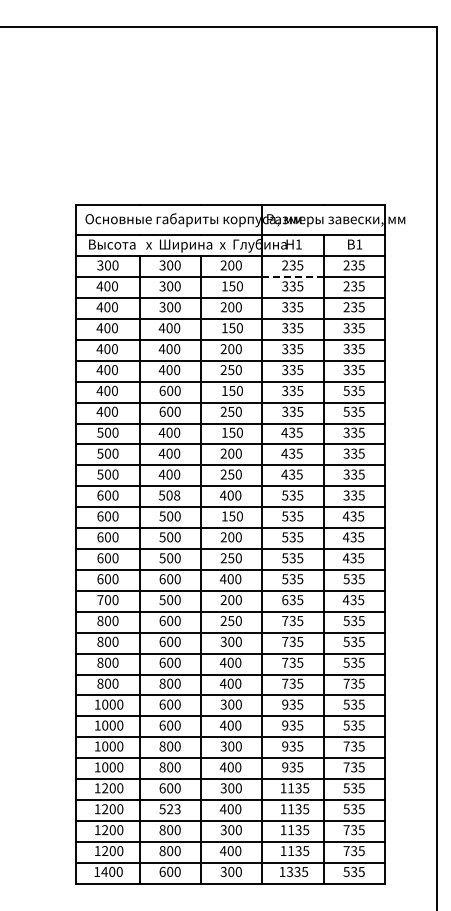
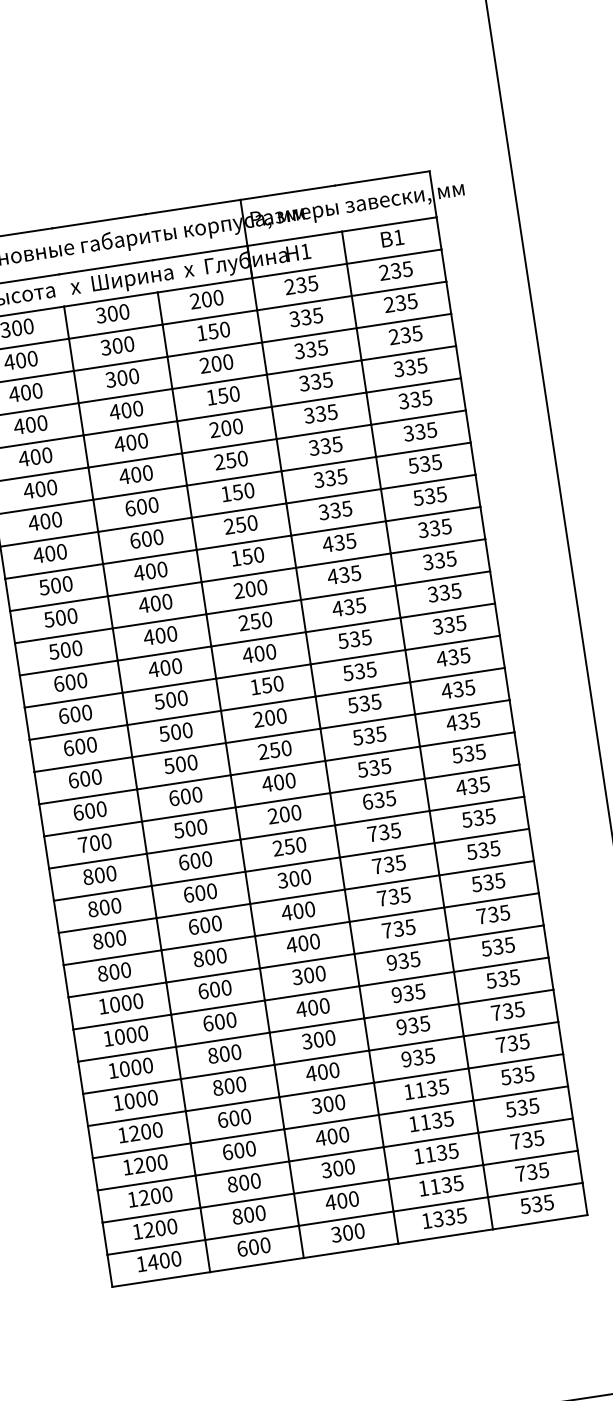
line: (292, 277) -> (303, 303), dashed -> solid
text: (169, 495) -> (165, 667), 508 -> 400
text: (169, 809) -> (238, 1151), 523 -> 600

